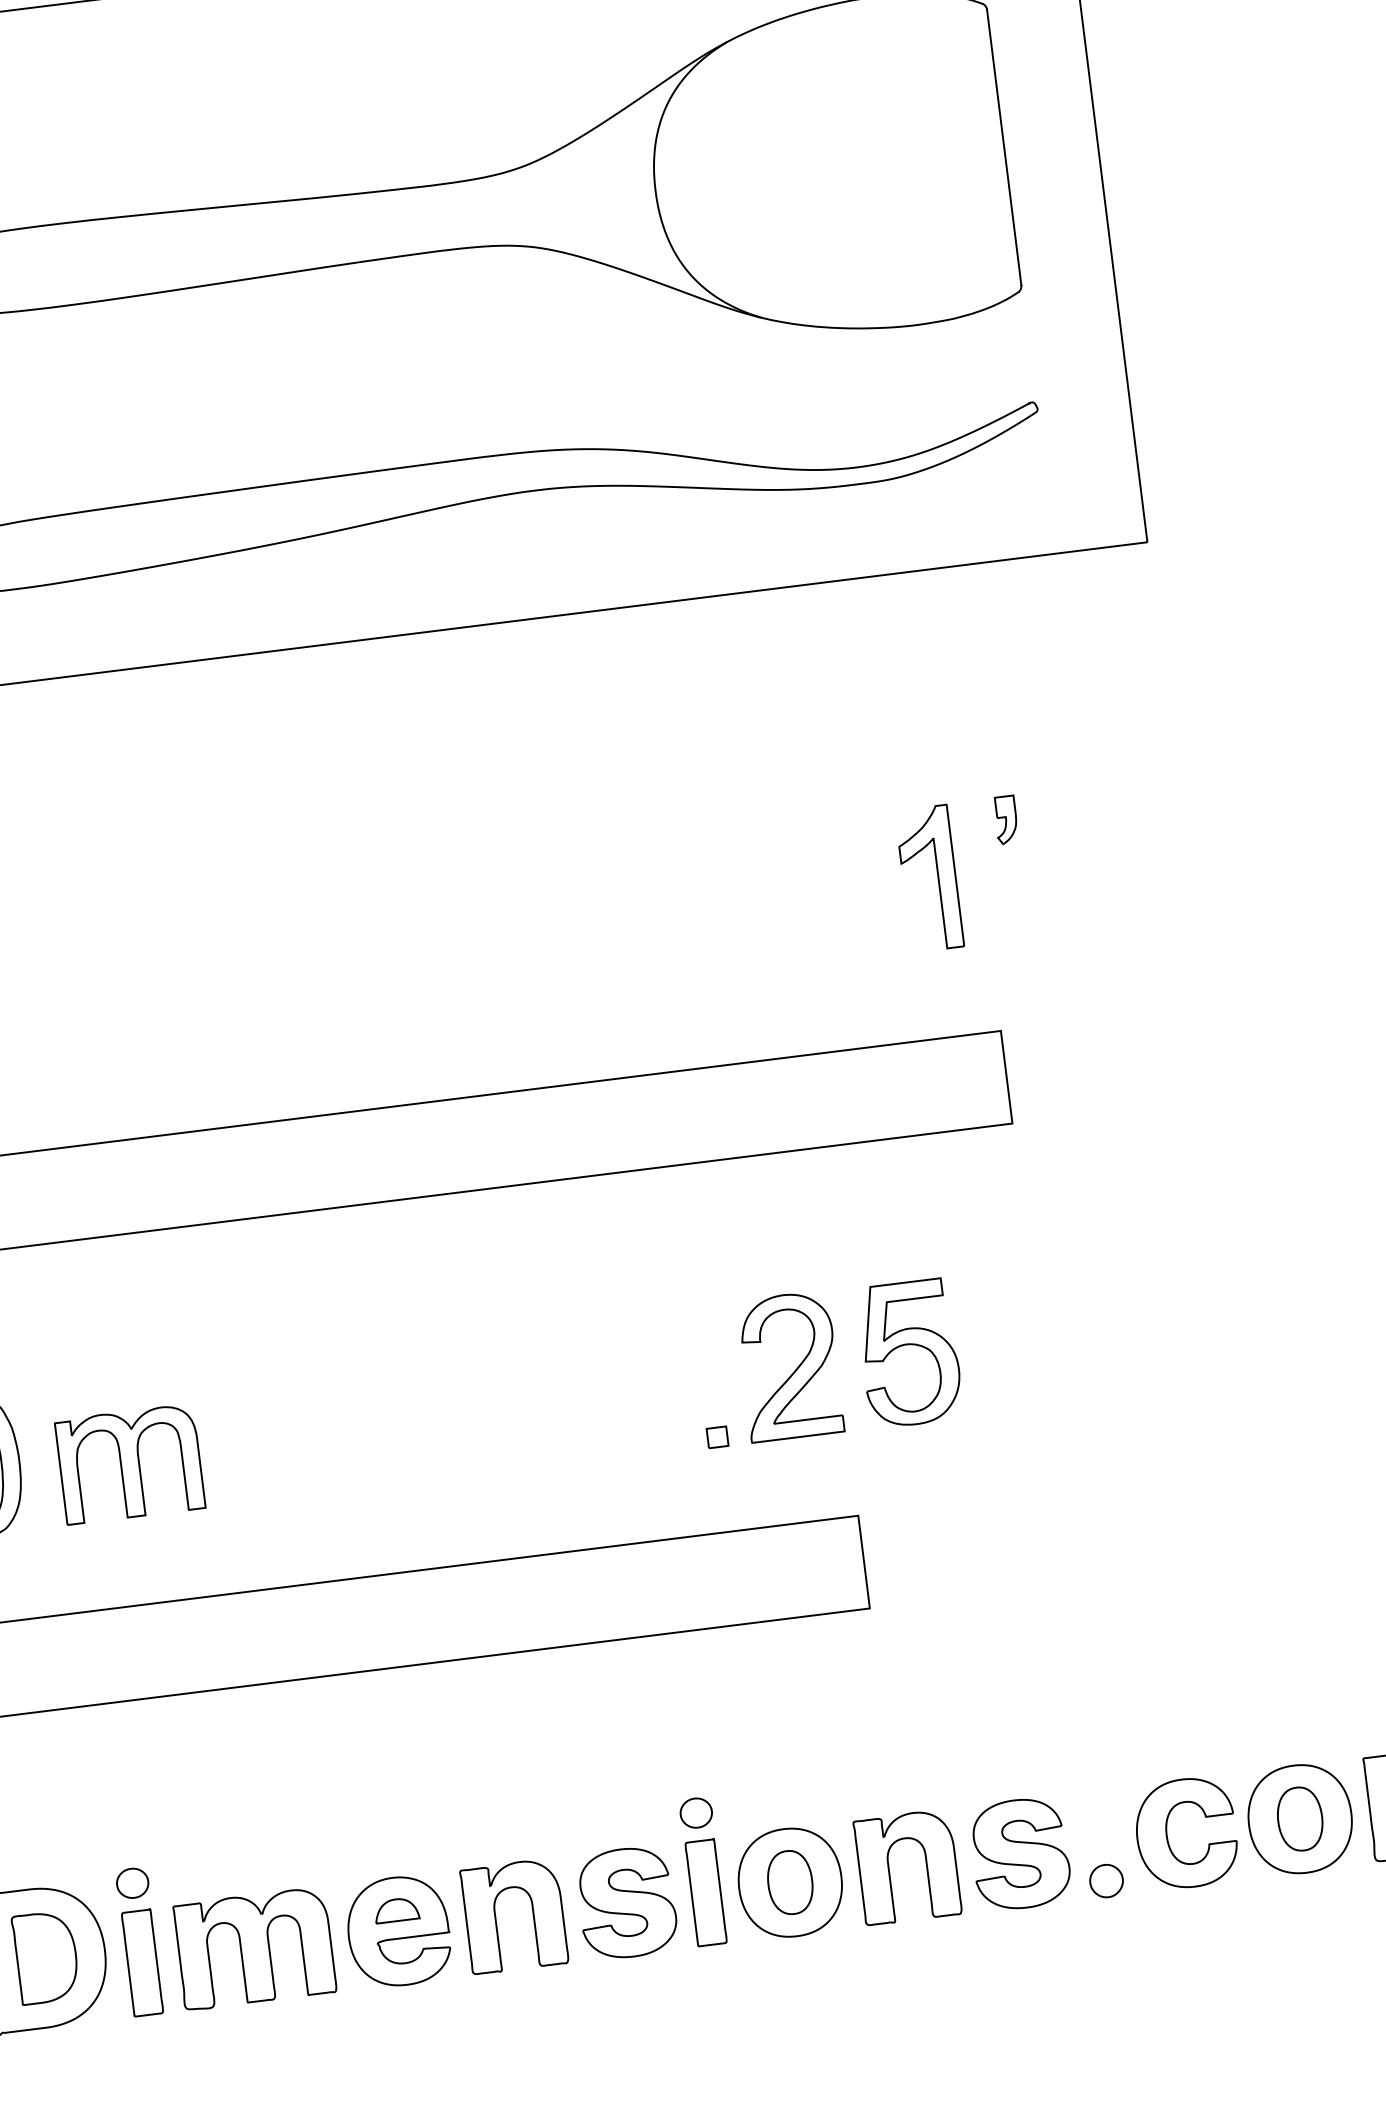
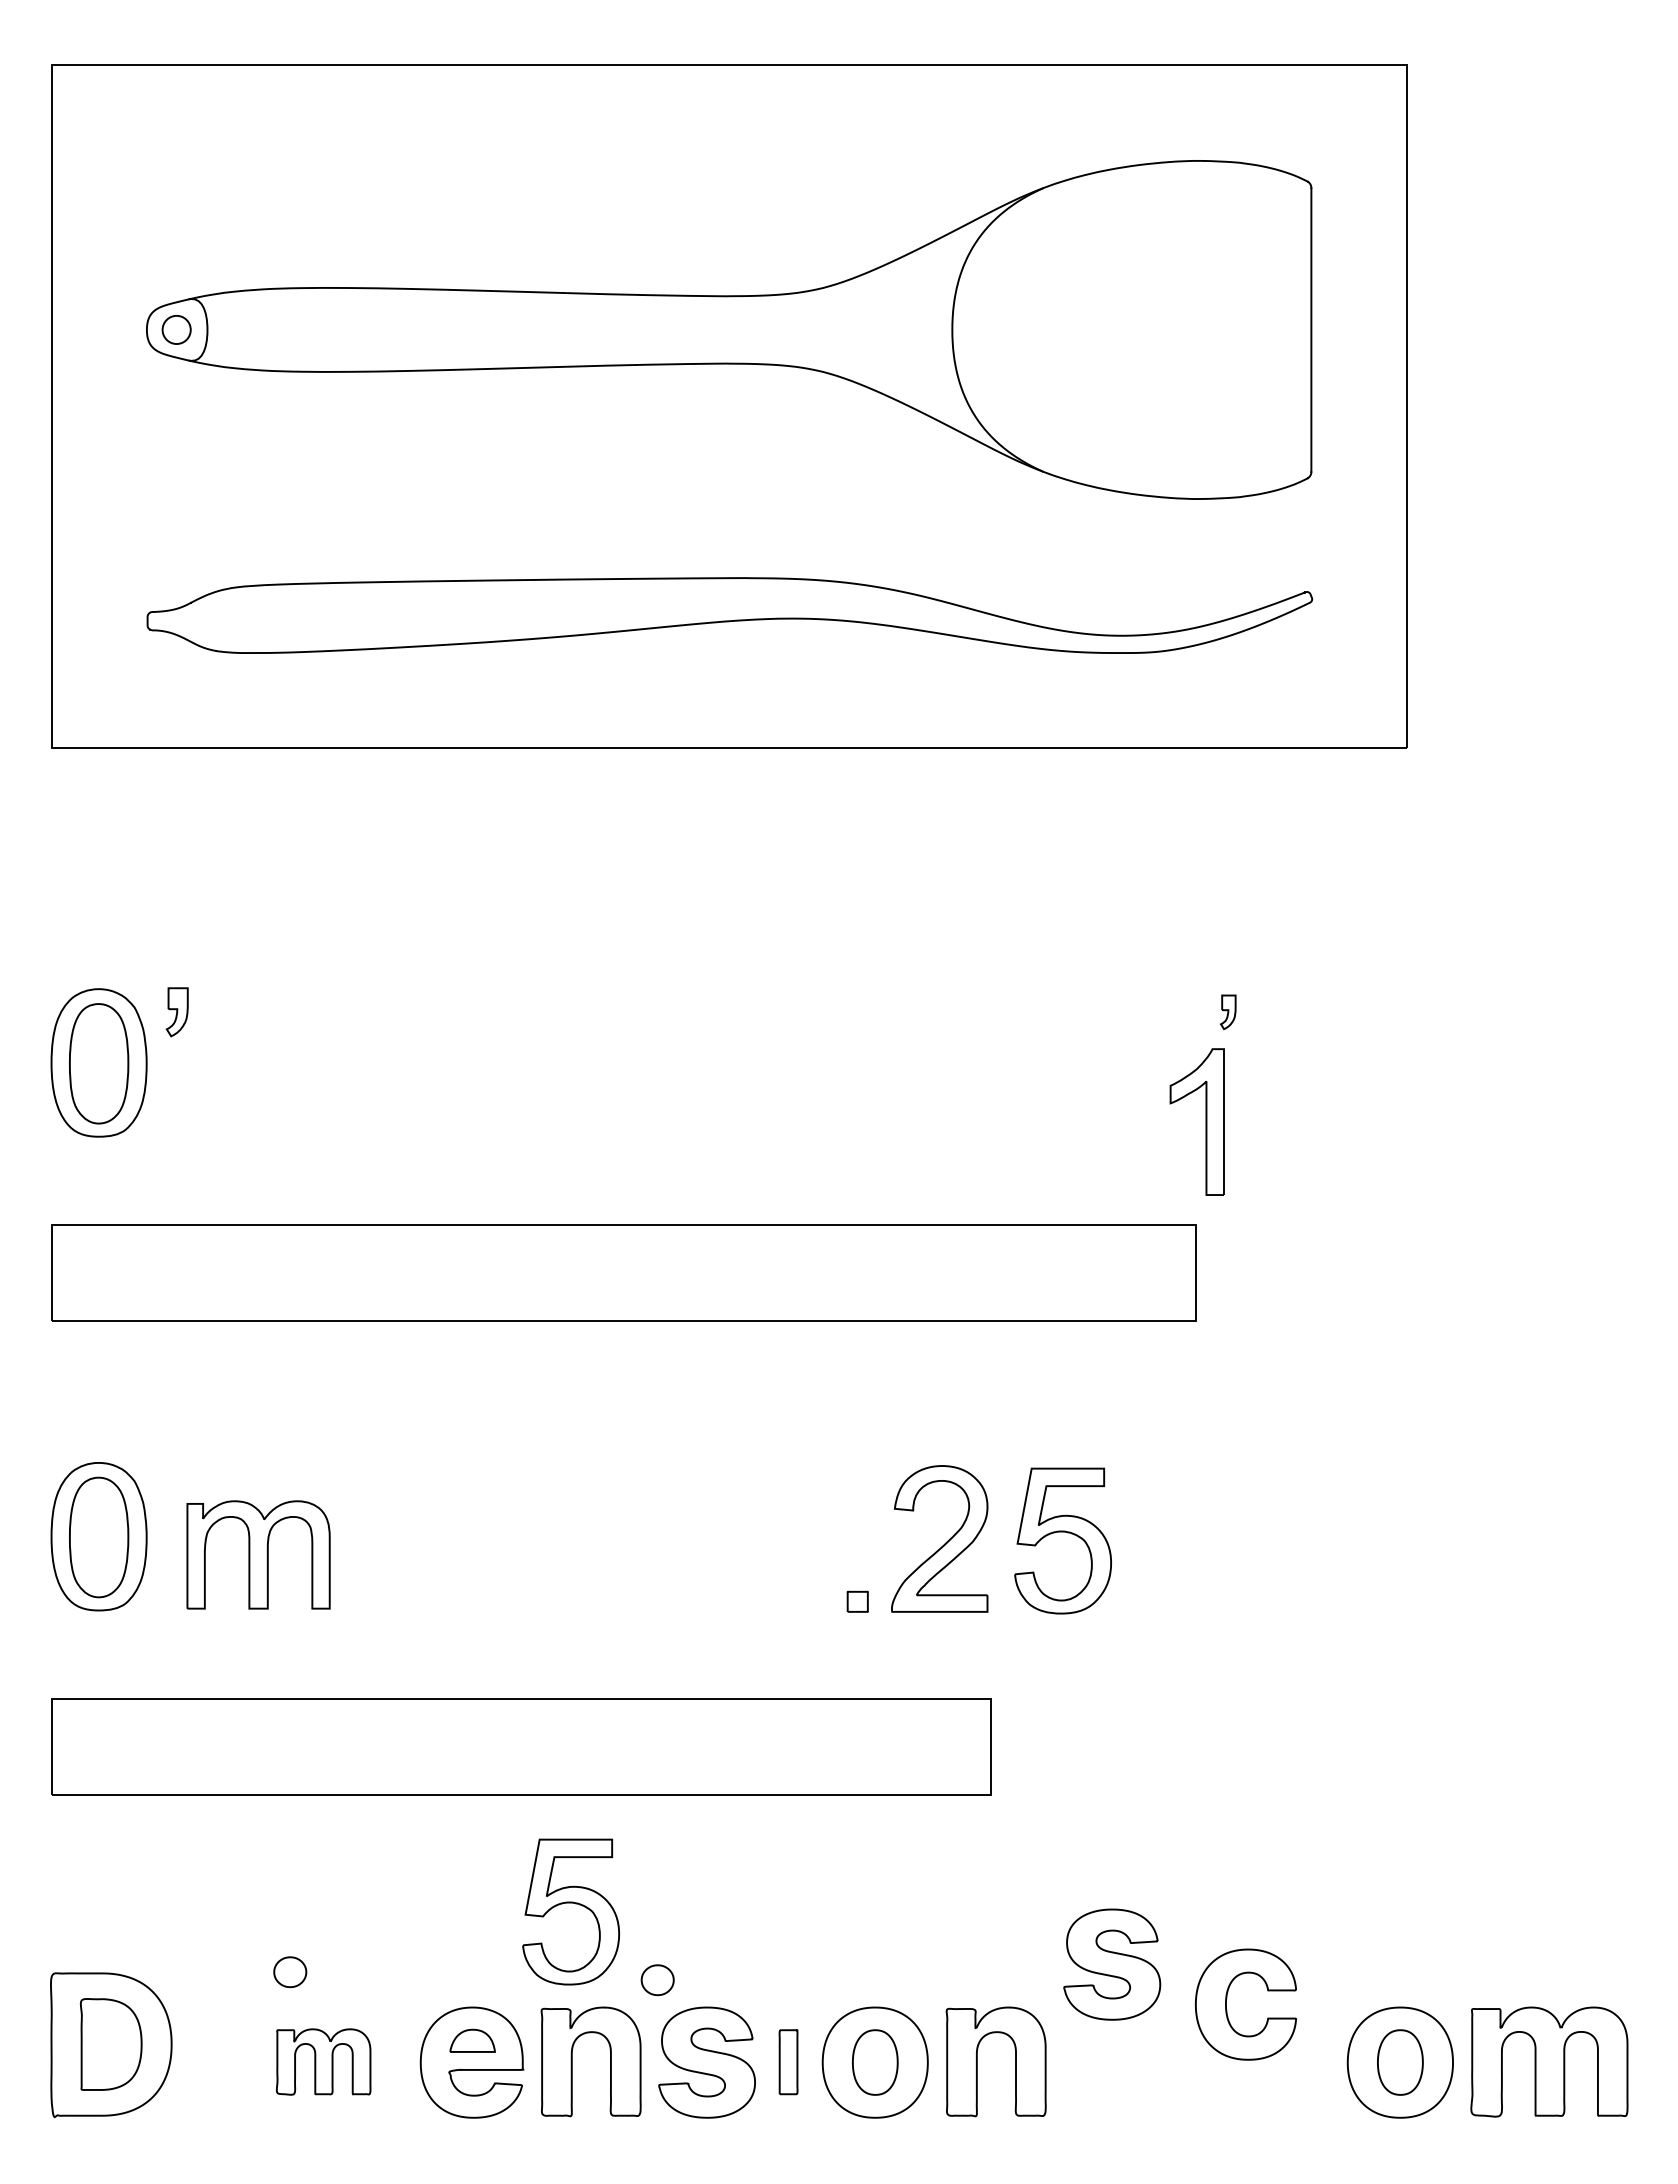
part: (1005, 820) -> (1227, 1012), size x0.7
part: (937, 877) -> (1205, 1121), moved
part: (475, 1765) -> (570, 1903), added
part: (696, 1813) -> (657, 1980), moved
part: (1168, 1840) -> (1227, 2009), moved
part: (1020, 1853) -> (1112, 1964), moved
part: (1105, 1880) -> (1195, 2100), removed
part: (132, 1883) -> (290, 1972), moved
part: (705, 1892) -> (788, 2061), size x0.6
part: (254, 1948) -> (323, 2061), size x0.6
part: (141, 1962) -> (207, 2061), removed

